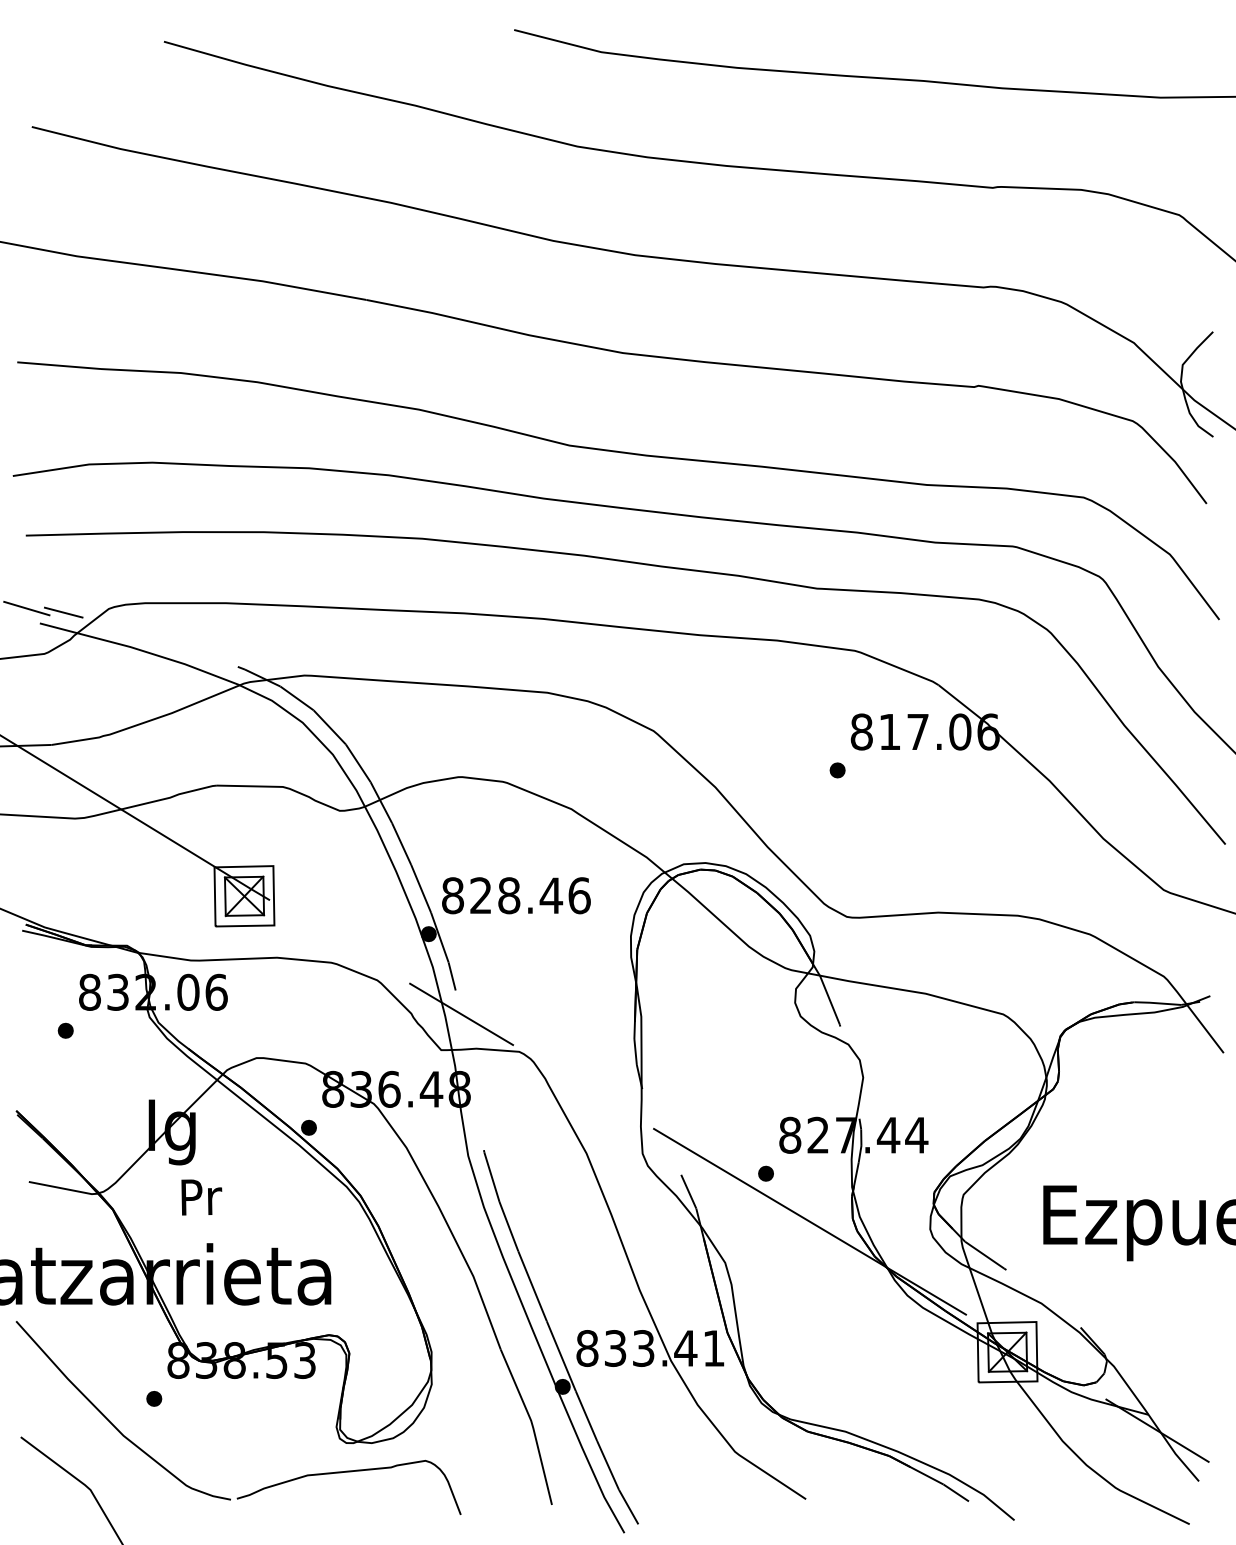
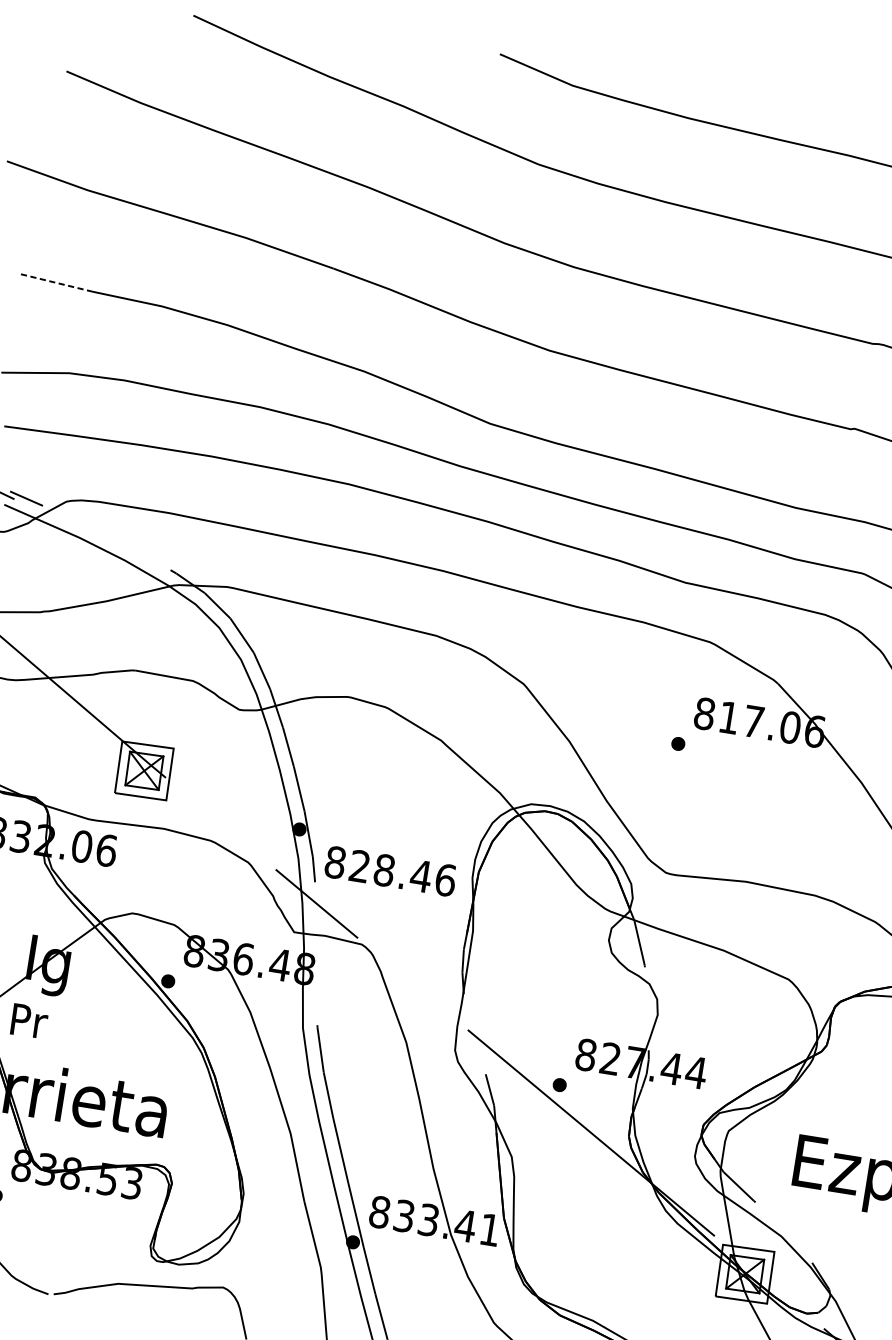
line: (58, 365) -> (56, 282), solid -> dashed
text: (516, 895) -> (390, 871), moved
text: (201, 1197) -> (29, 1021), moved

